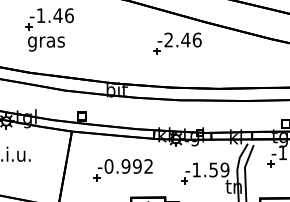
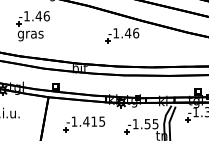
text: (167, 40) -> (115, 33), -2.46 -> -1.46
text: (129, 166) -> (88, 121), -0.992 -> -1.415
text: (224, 169) -> (155, 123), -1.59 -> -1.55

